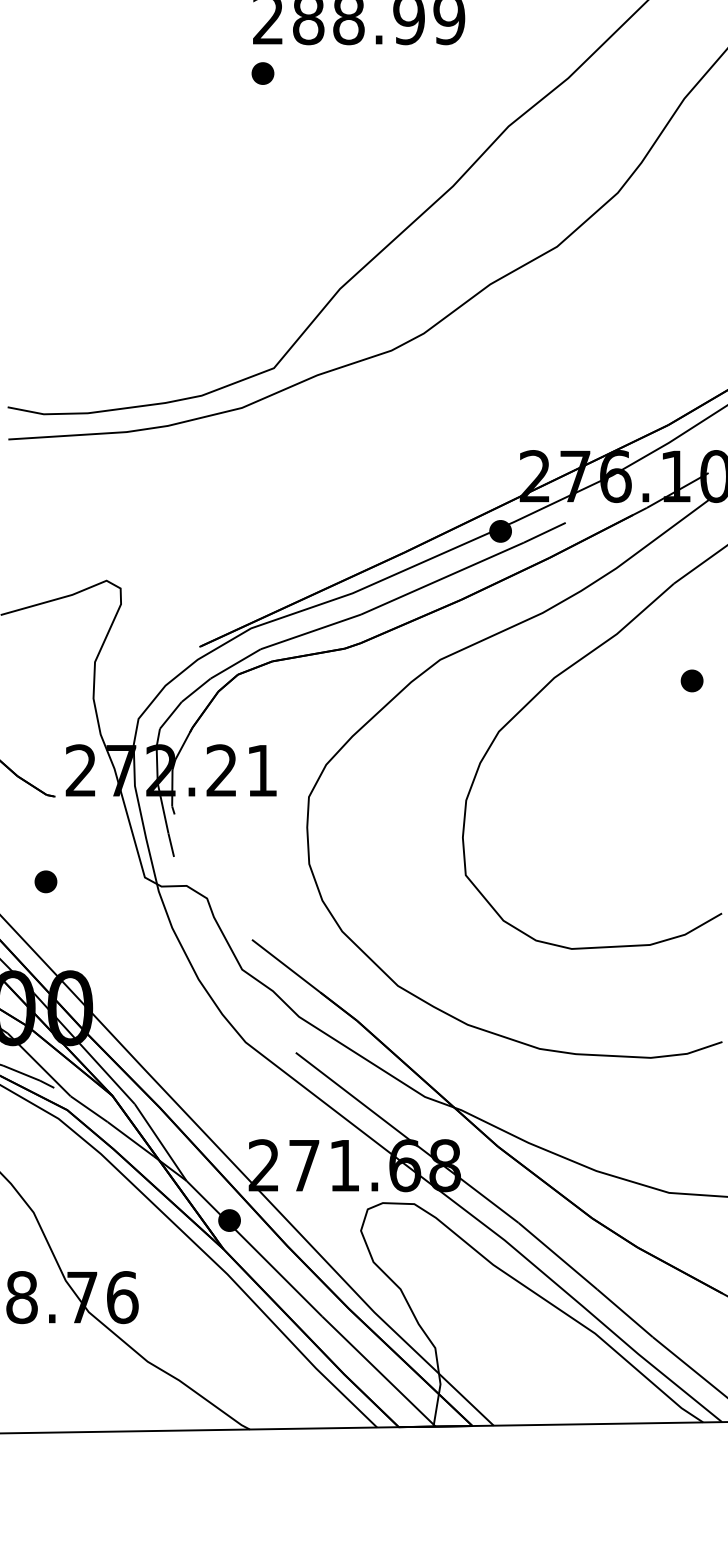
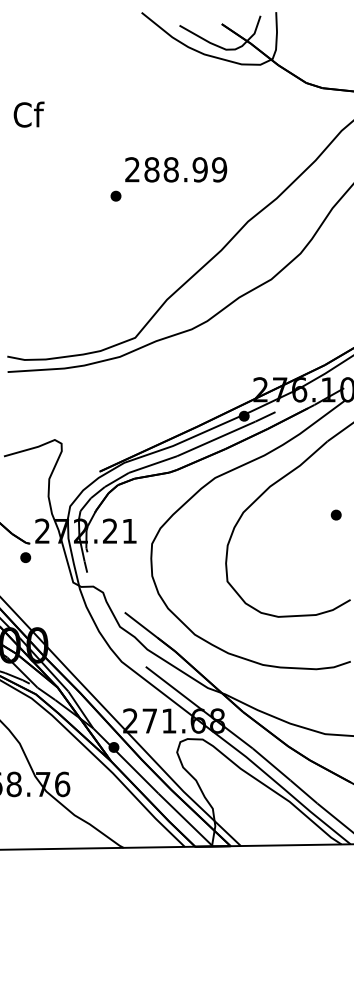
part: (261, 72) -> (115, 195), moved
part: (690, 679) -> (335, 514), moved
part: (45, 881) -> (25, 557), moved

